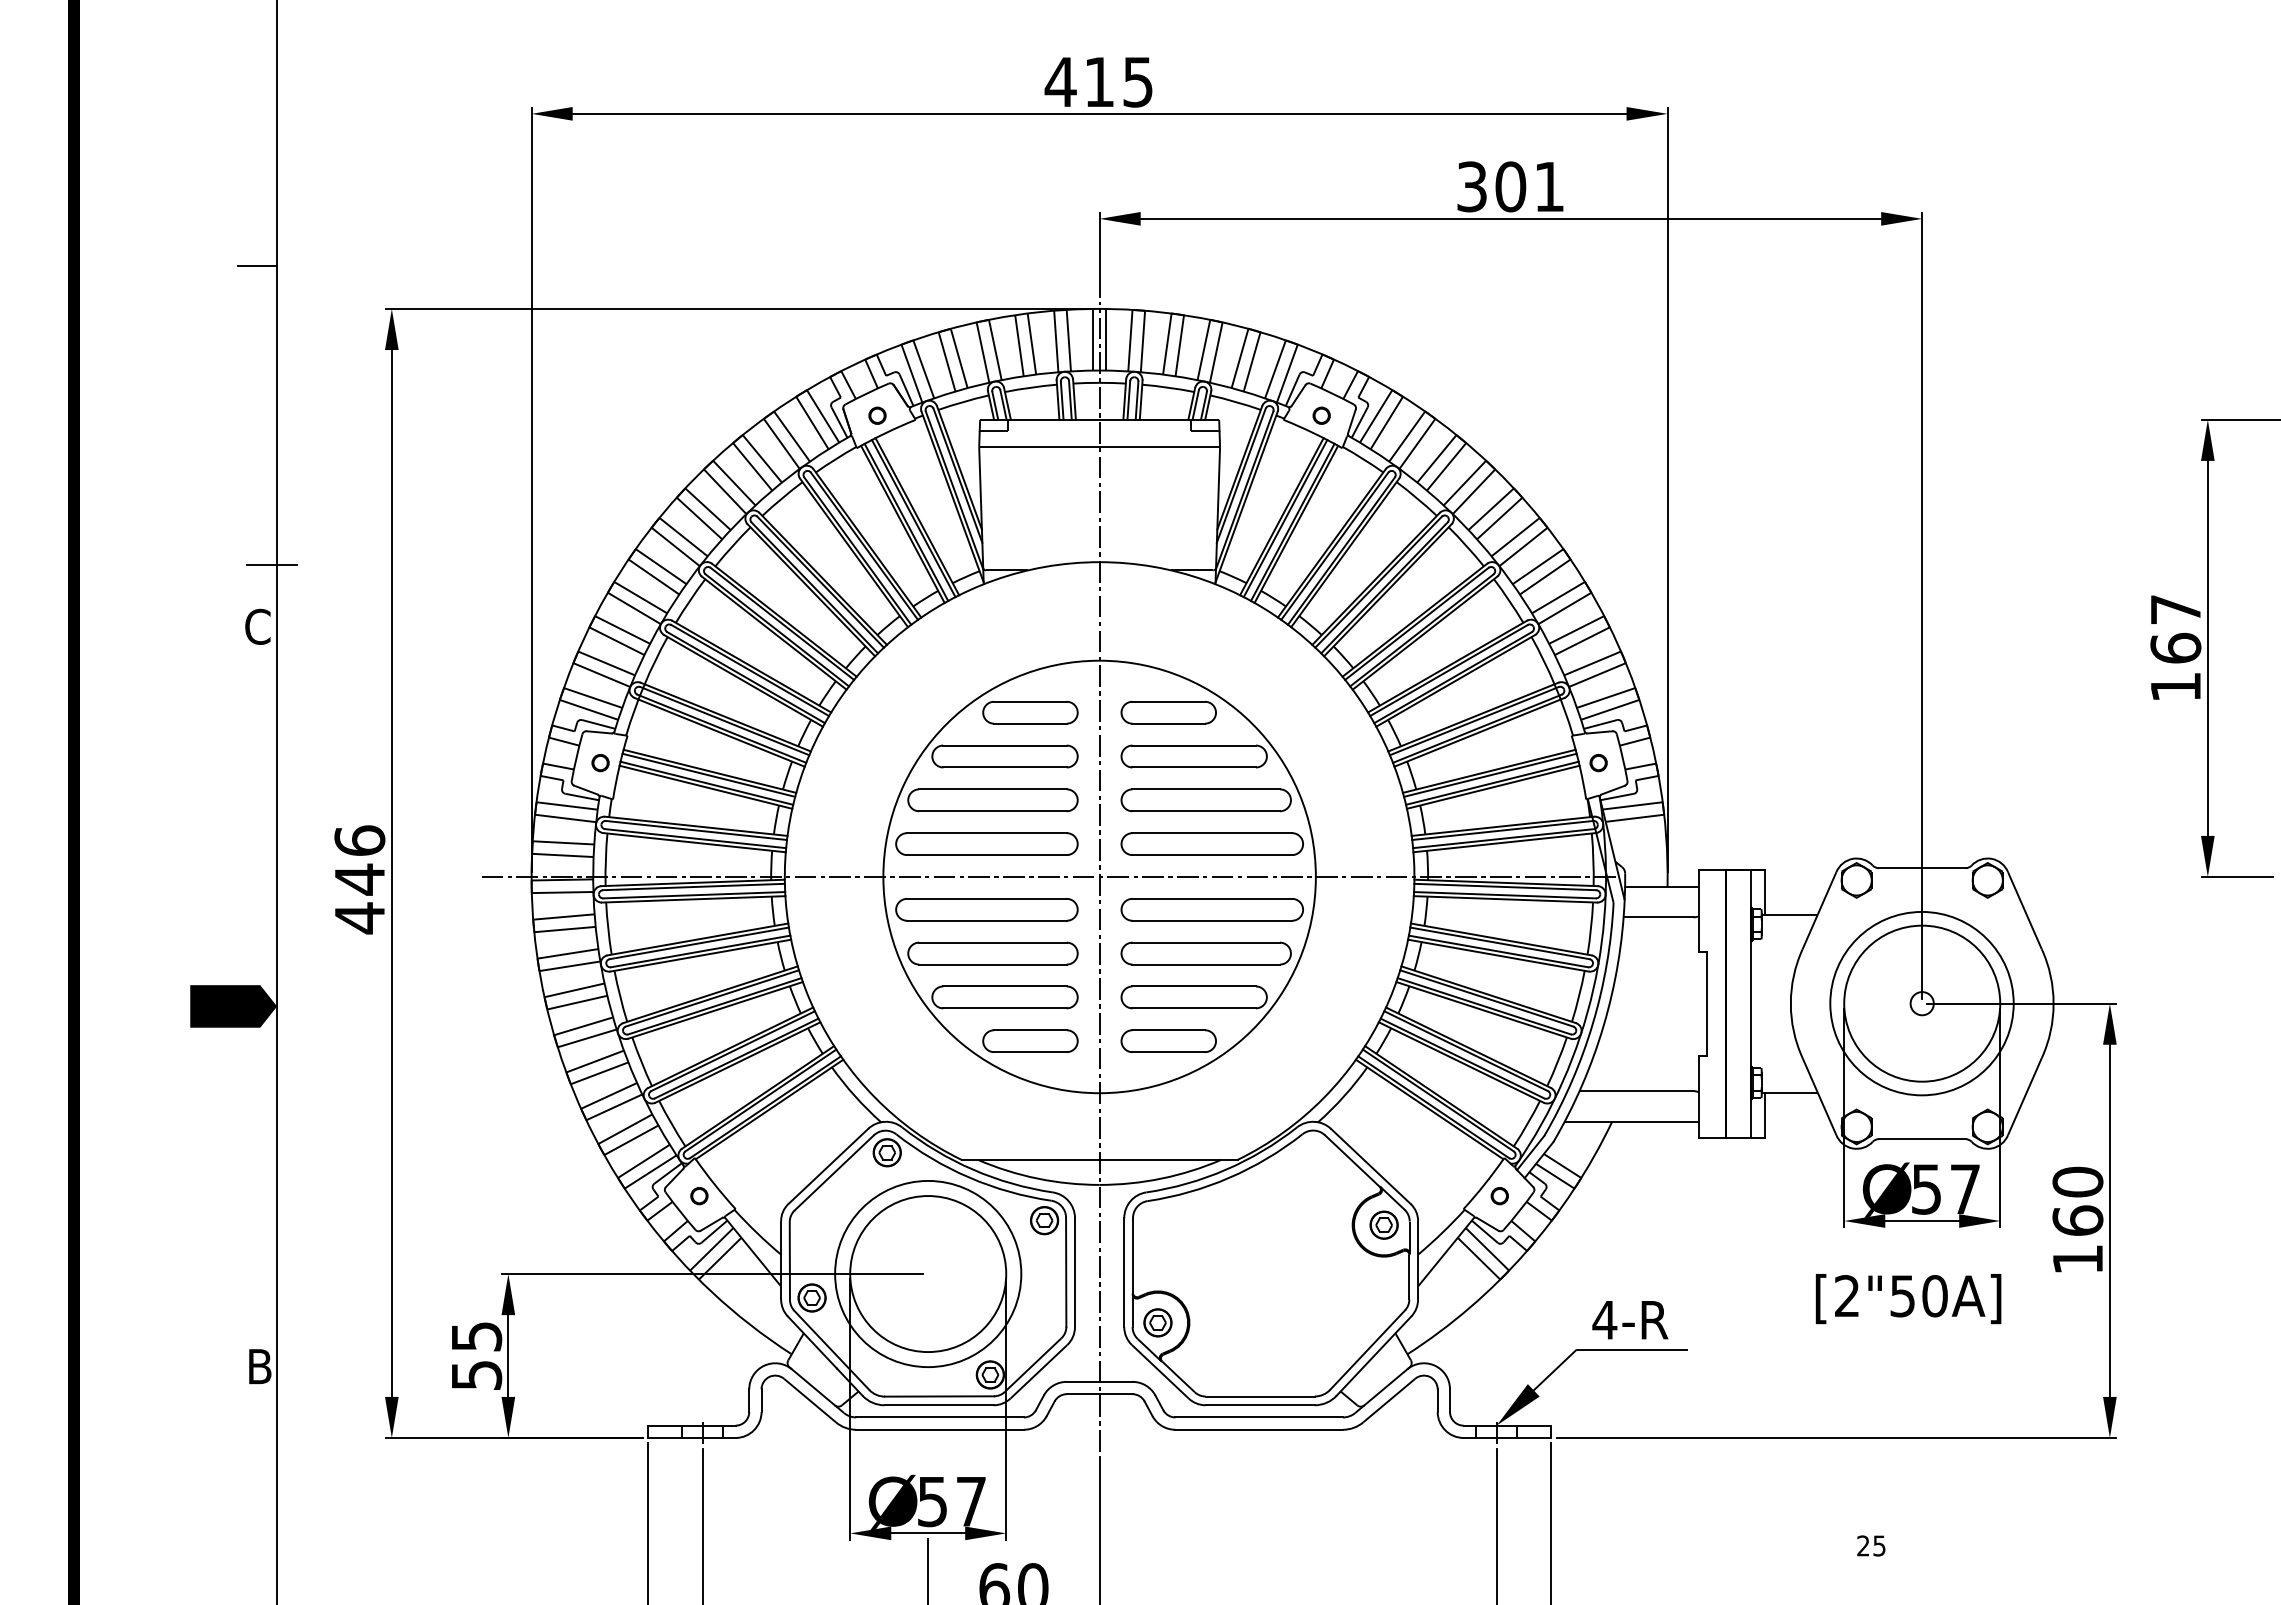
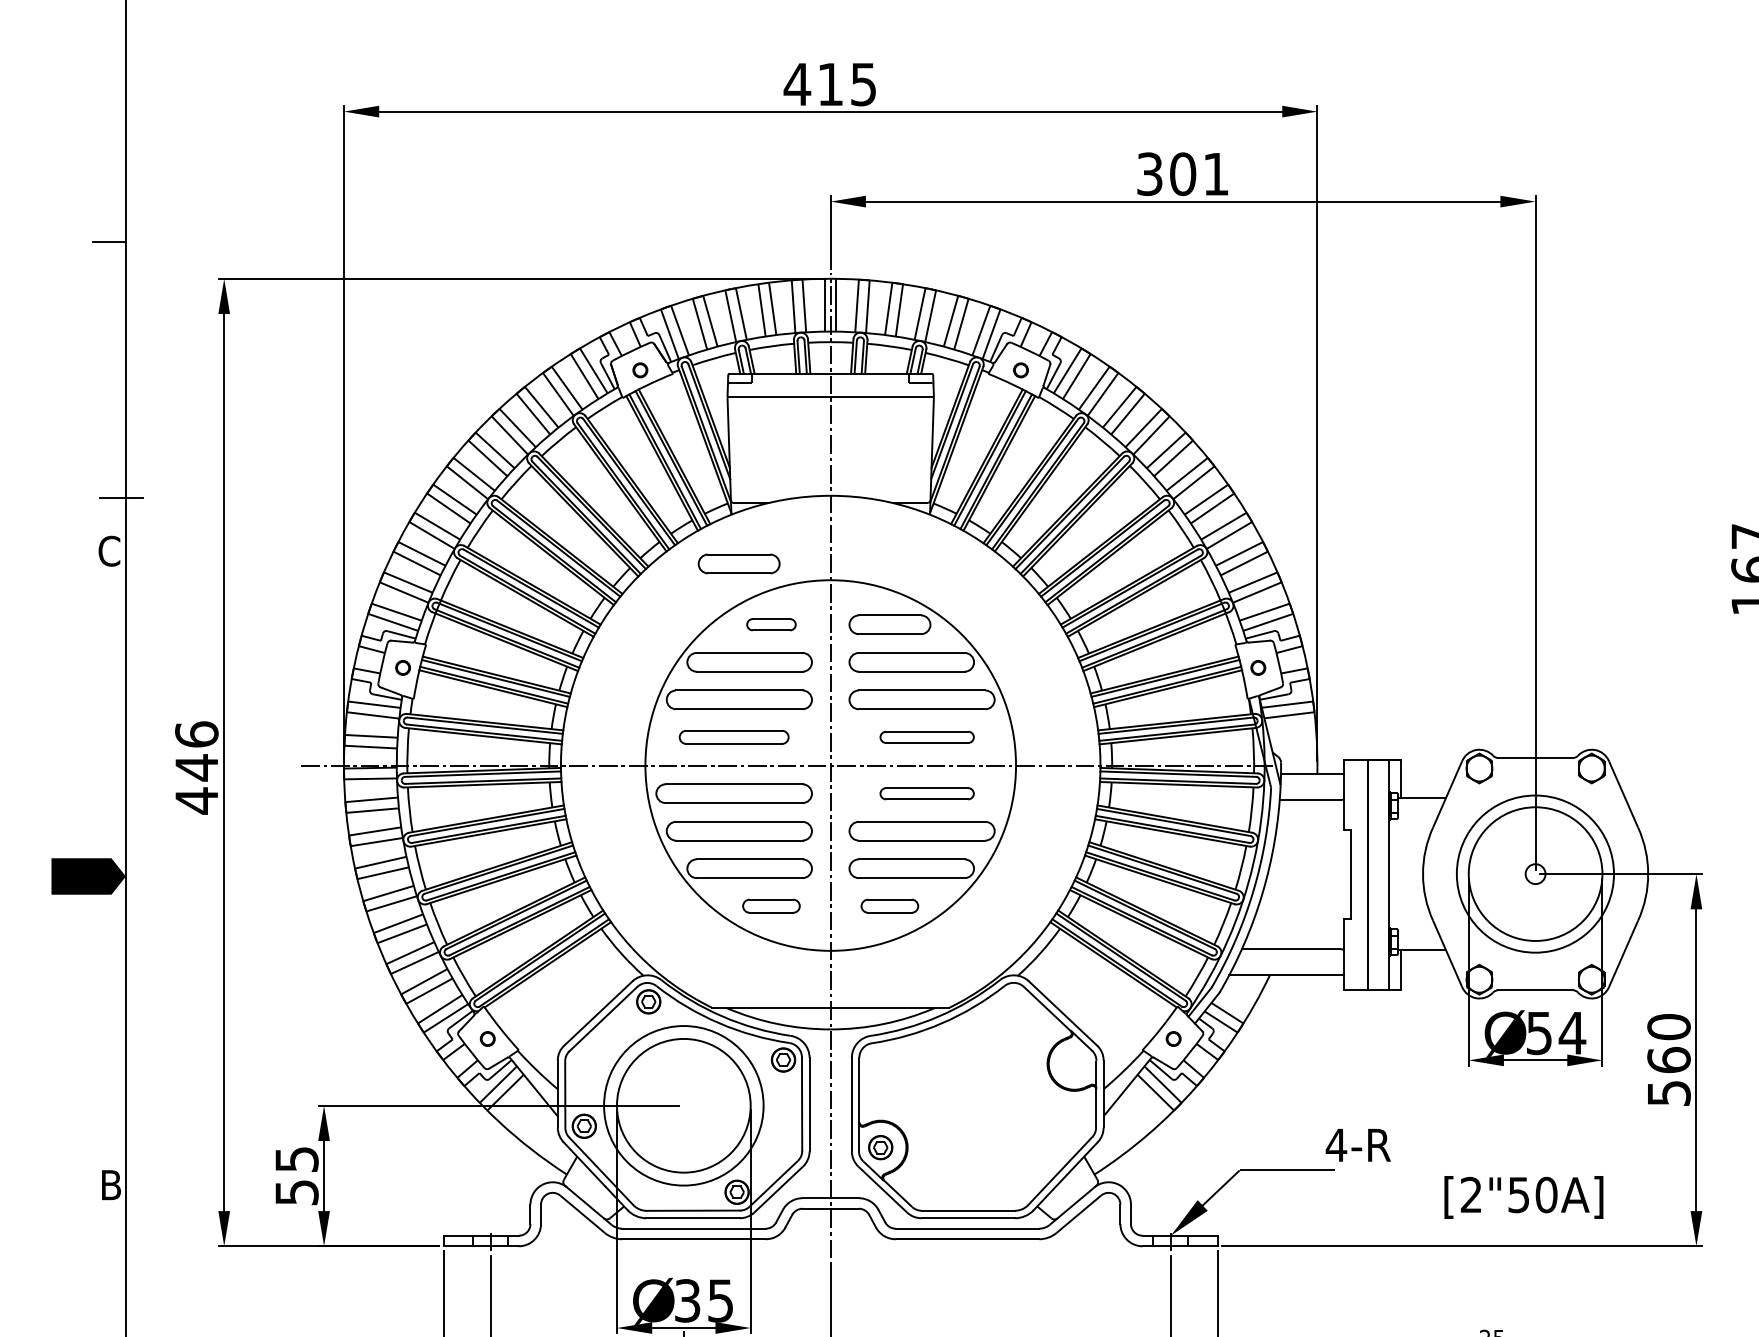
part: (992, 641) -> (738, 563), added
part: (1030, 712) -> (771, 624), size x0.6
part: (986, 843) -> (733, 736), size x0.7
part: (1211, 843) -> (926, 736), size x0.6
part: (1211, 909) -> (926, 793), size x0.6
part: (1030, 1040) -> (771, 905), size x0.7
part: (1168, 1040) -> (889, 905), size x0.7
text: (1965, 1188) -> (1572, 1032), 57 -> 54
part: (1383, 1224) -> (1073, 1063), removed
text: (2078, 1259) -> (1669, 1093), 160 -> 560
text: (1908, 1299) -> (1523, 1197), moved
text: (1630, 1320) -> (1358, 1145), moved
text: (951, 1501) -> (703, 1300), 57 -> 35

